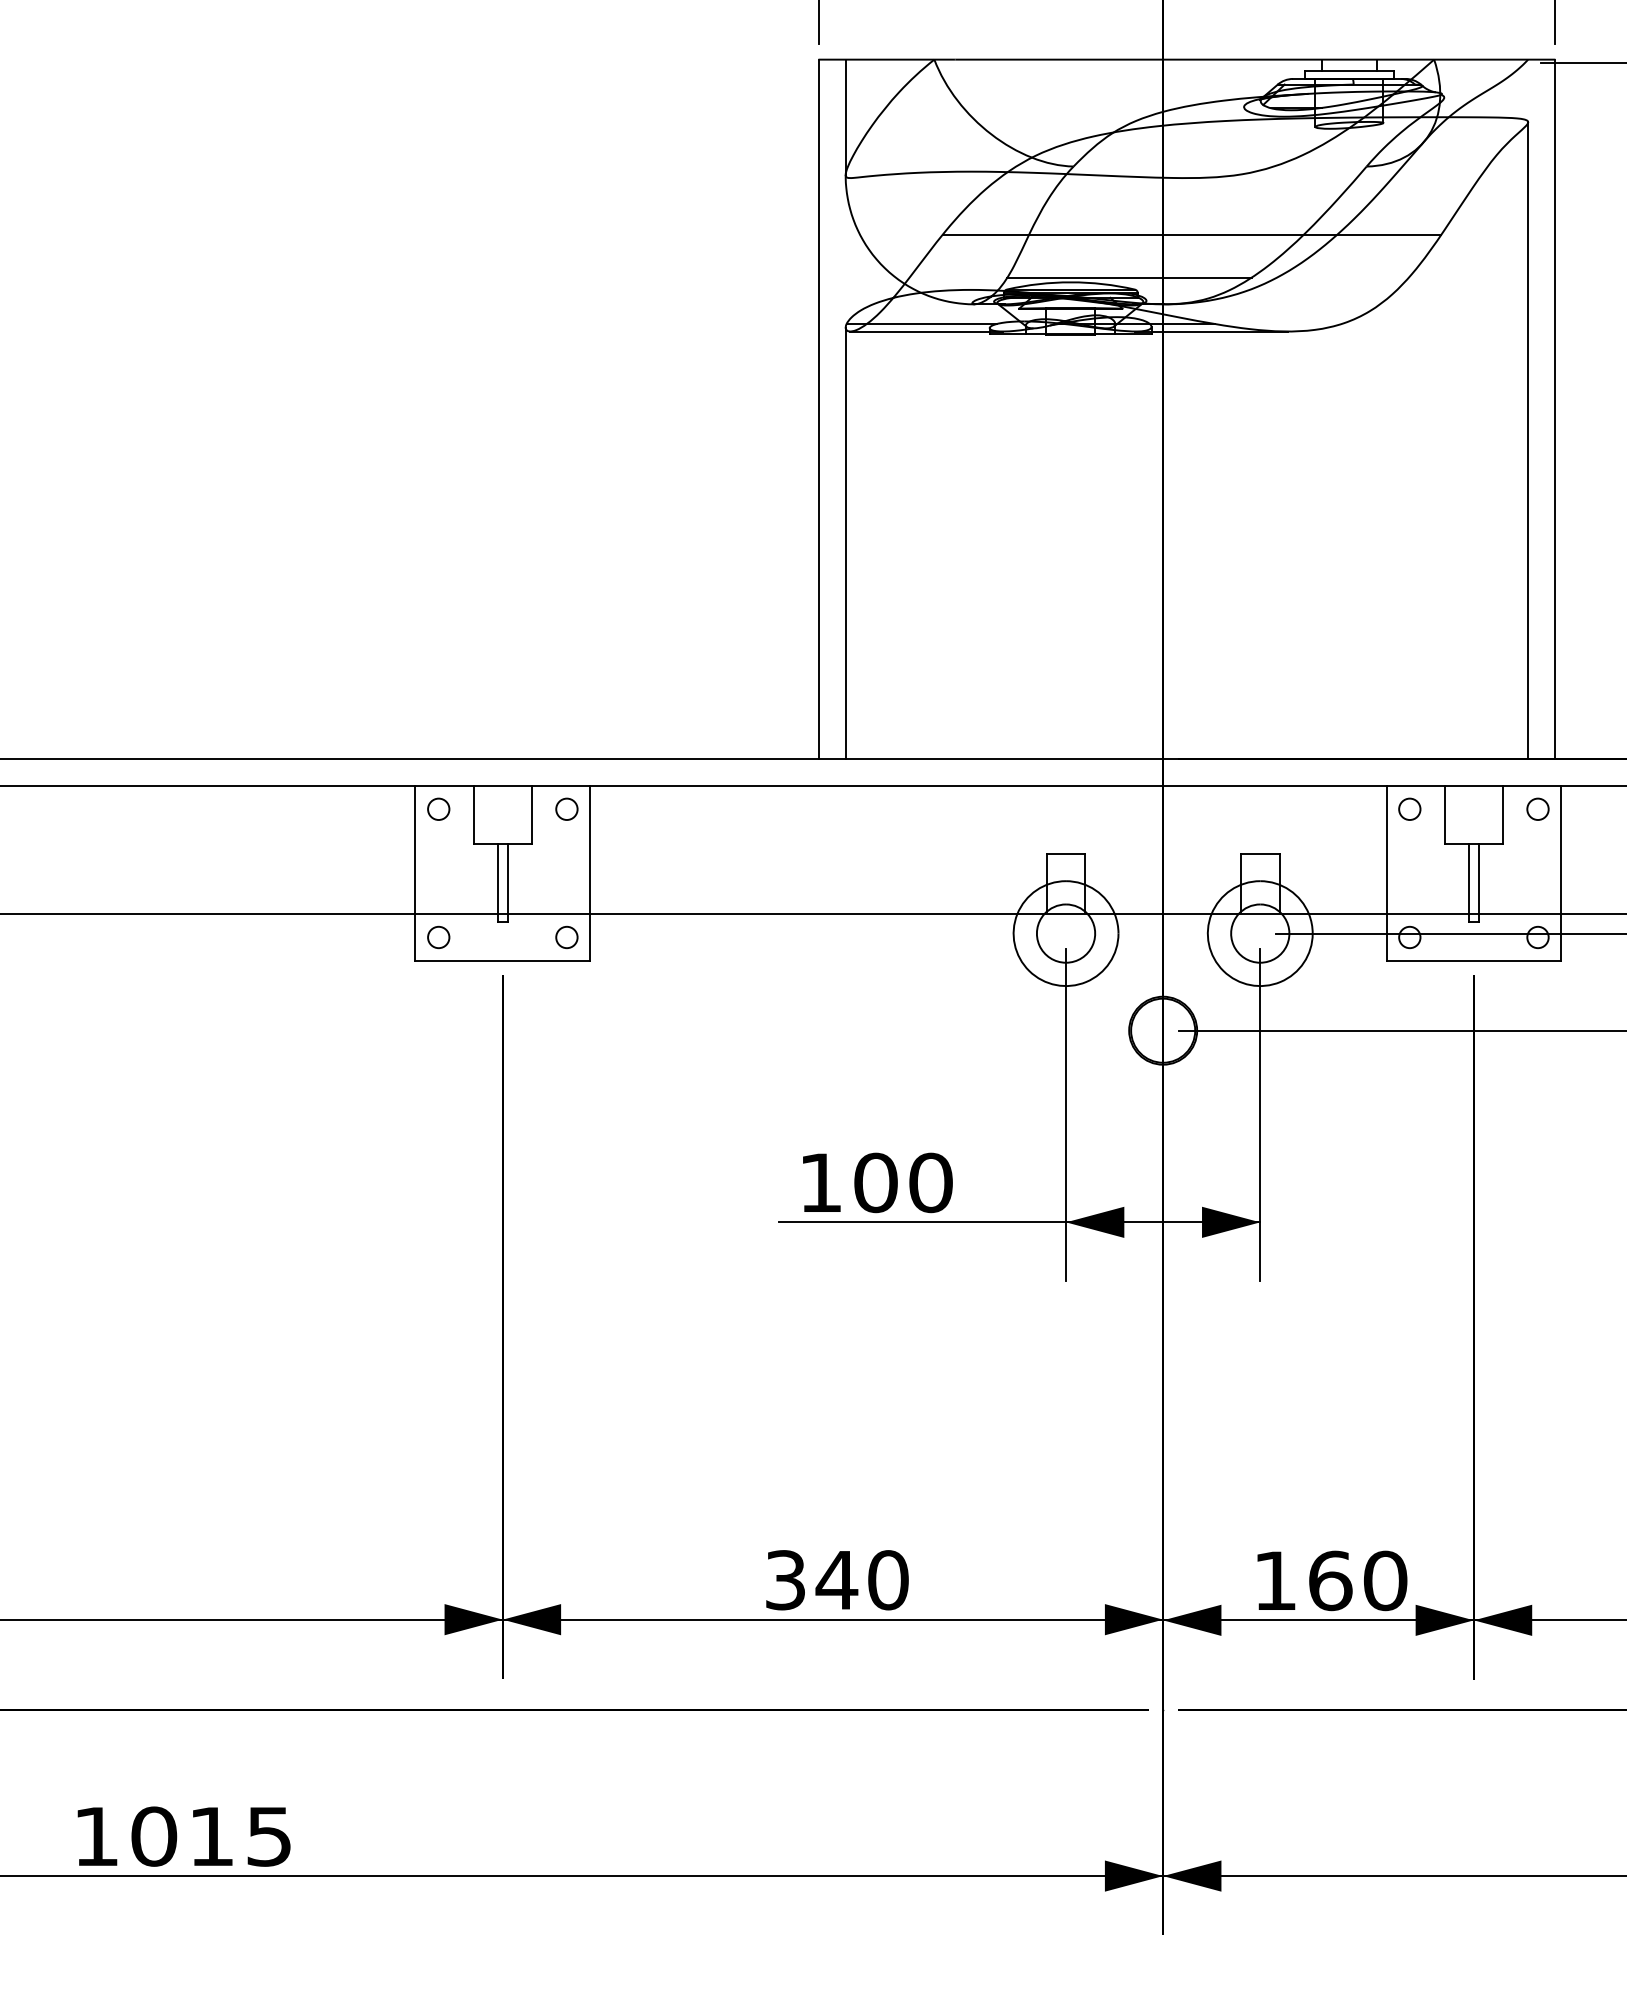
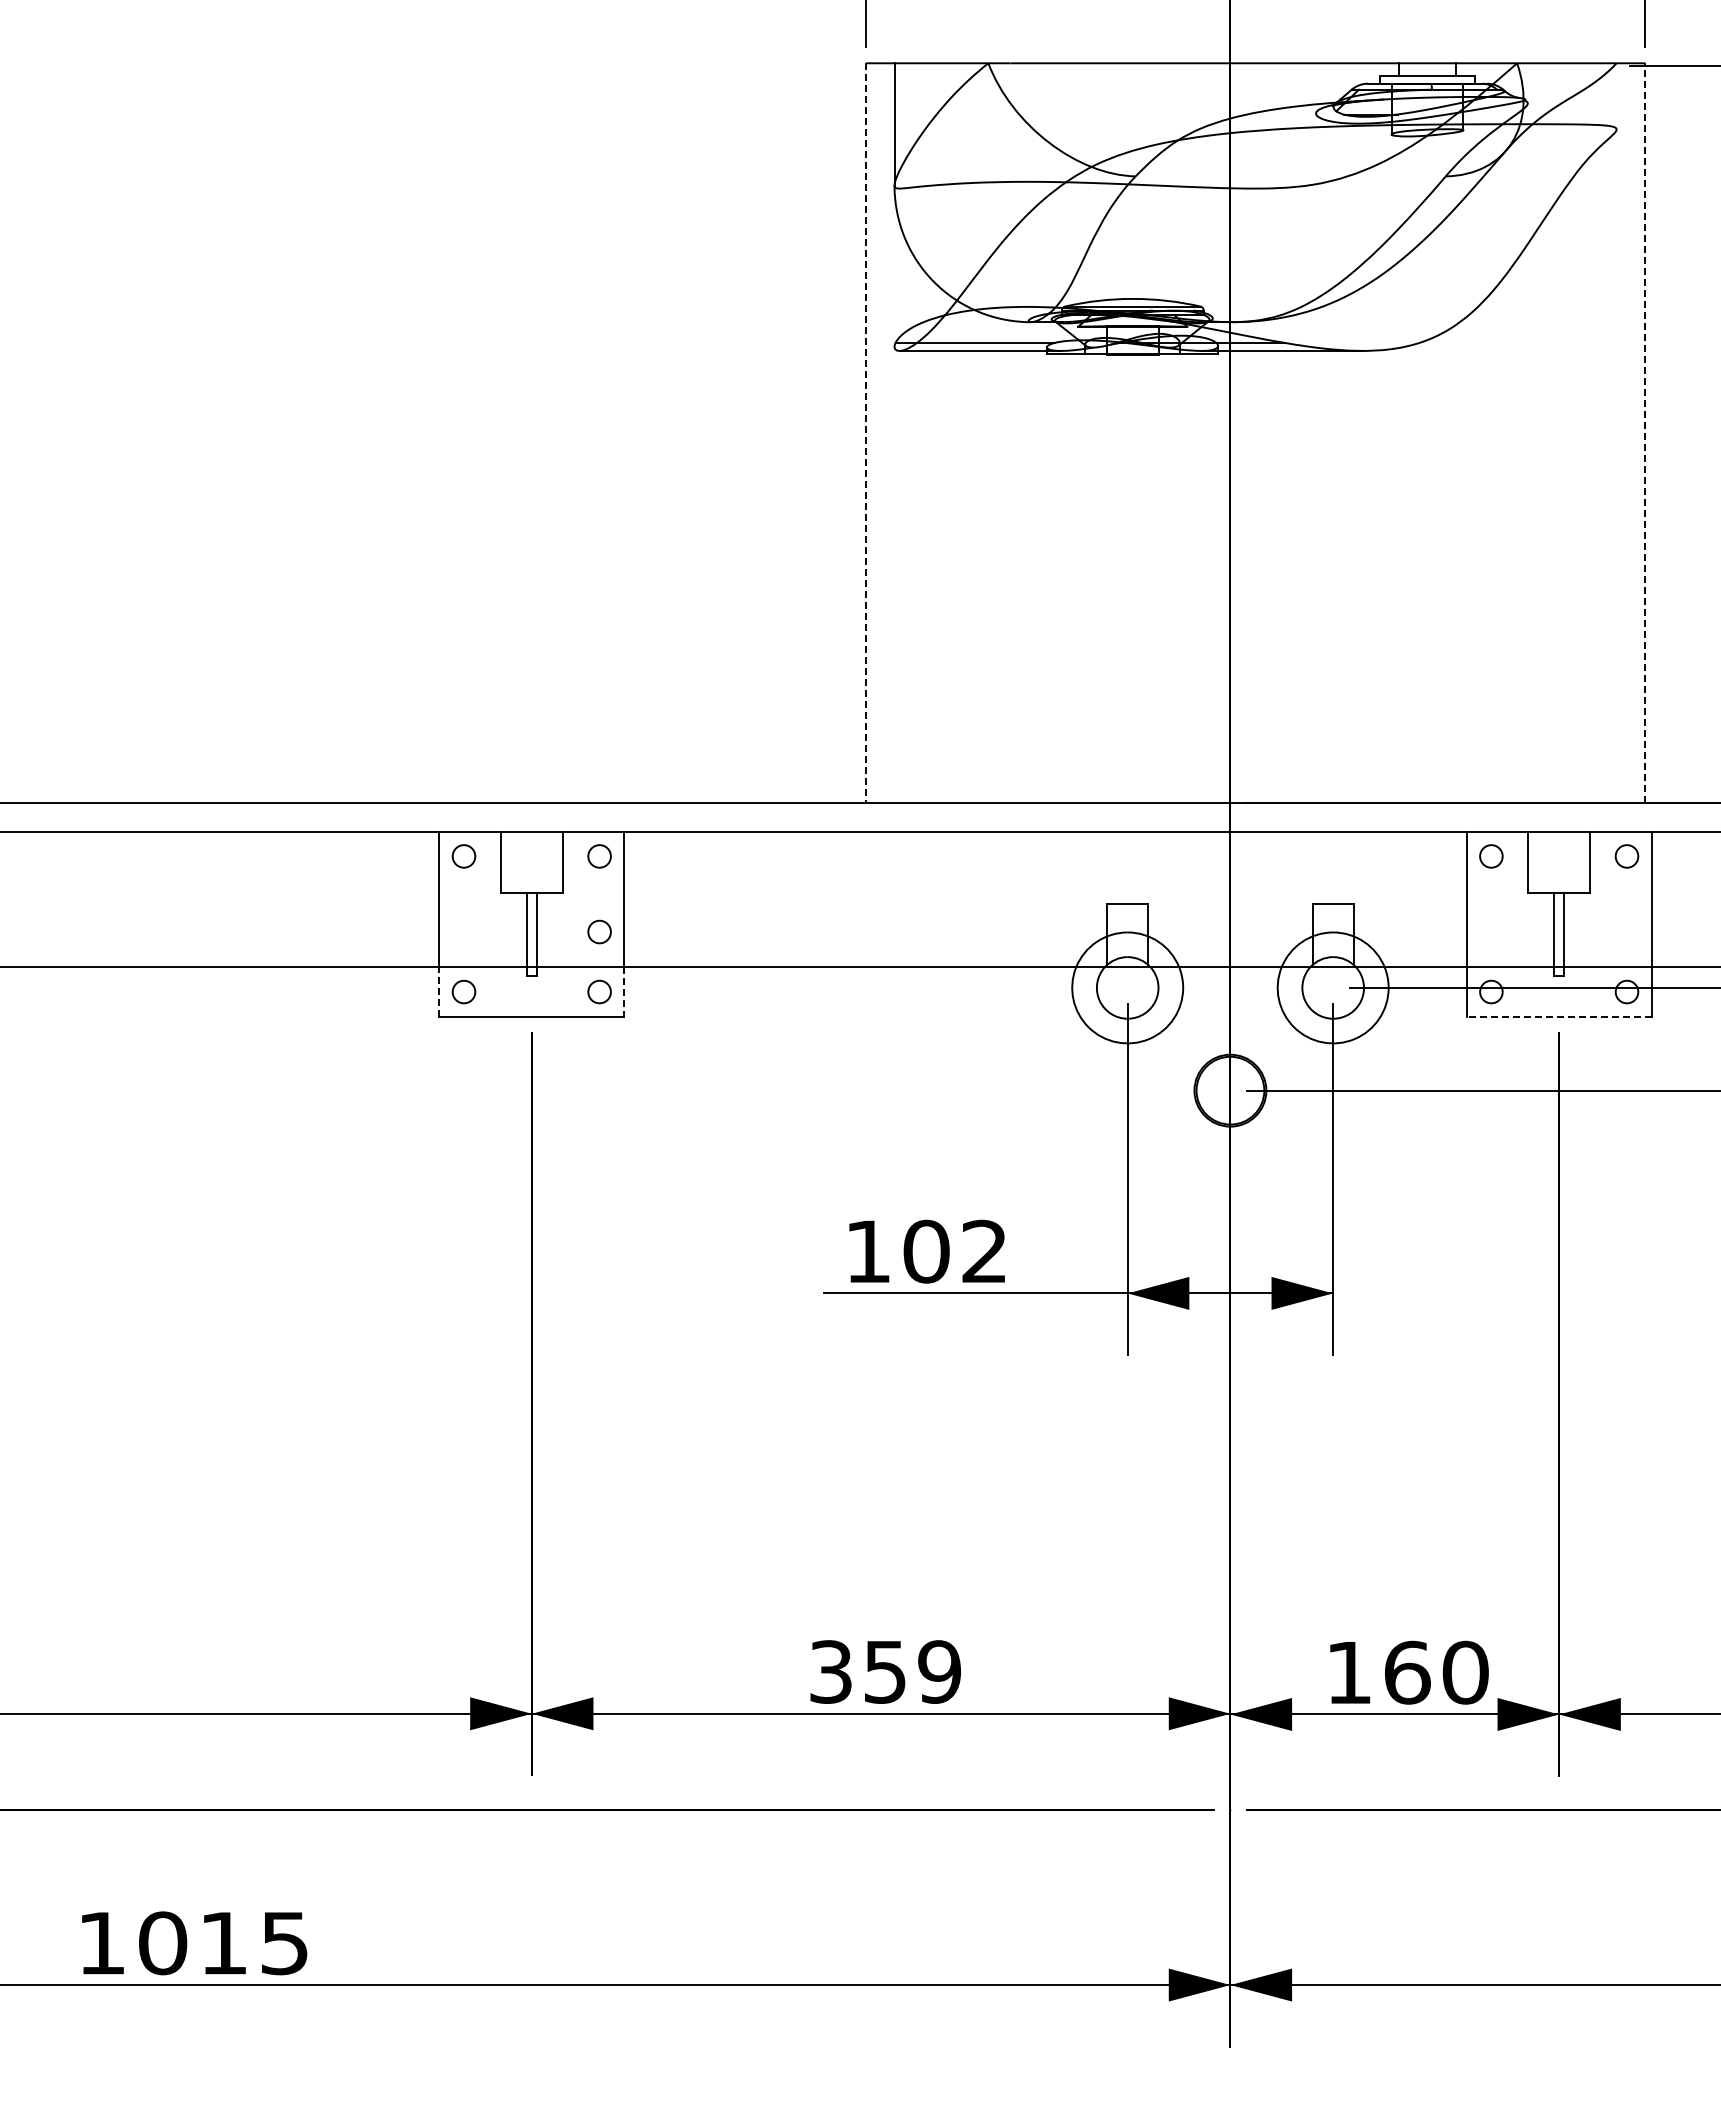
line: (1191, 234) -> (1260, 248), removed
line: (1129, 278) -> (1194, 294), removed
line: (818, 409) -> (865, 433), solid -> dashed
line: (1555, 409) -> (1645, 433), solid -> dashed
line: (1528, 440) -> (1616, 466), removed
line: (845, 542) -> (894, 574), removed
circle: (566, 880) -> (599, 931), added
line: (415, 937) -> (439, 992), solid -> dashed
line: (590, 937) -> (624, 992), solid -> dashed
line: (1473, 960) -> (1558, 1016), solid -> dashed
text: (930, 1182) -> (984, 1251), 100 -> 102
text: (861, 1579) -> (911, 1671), 340 -> 359

